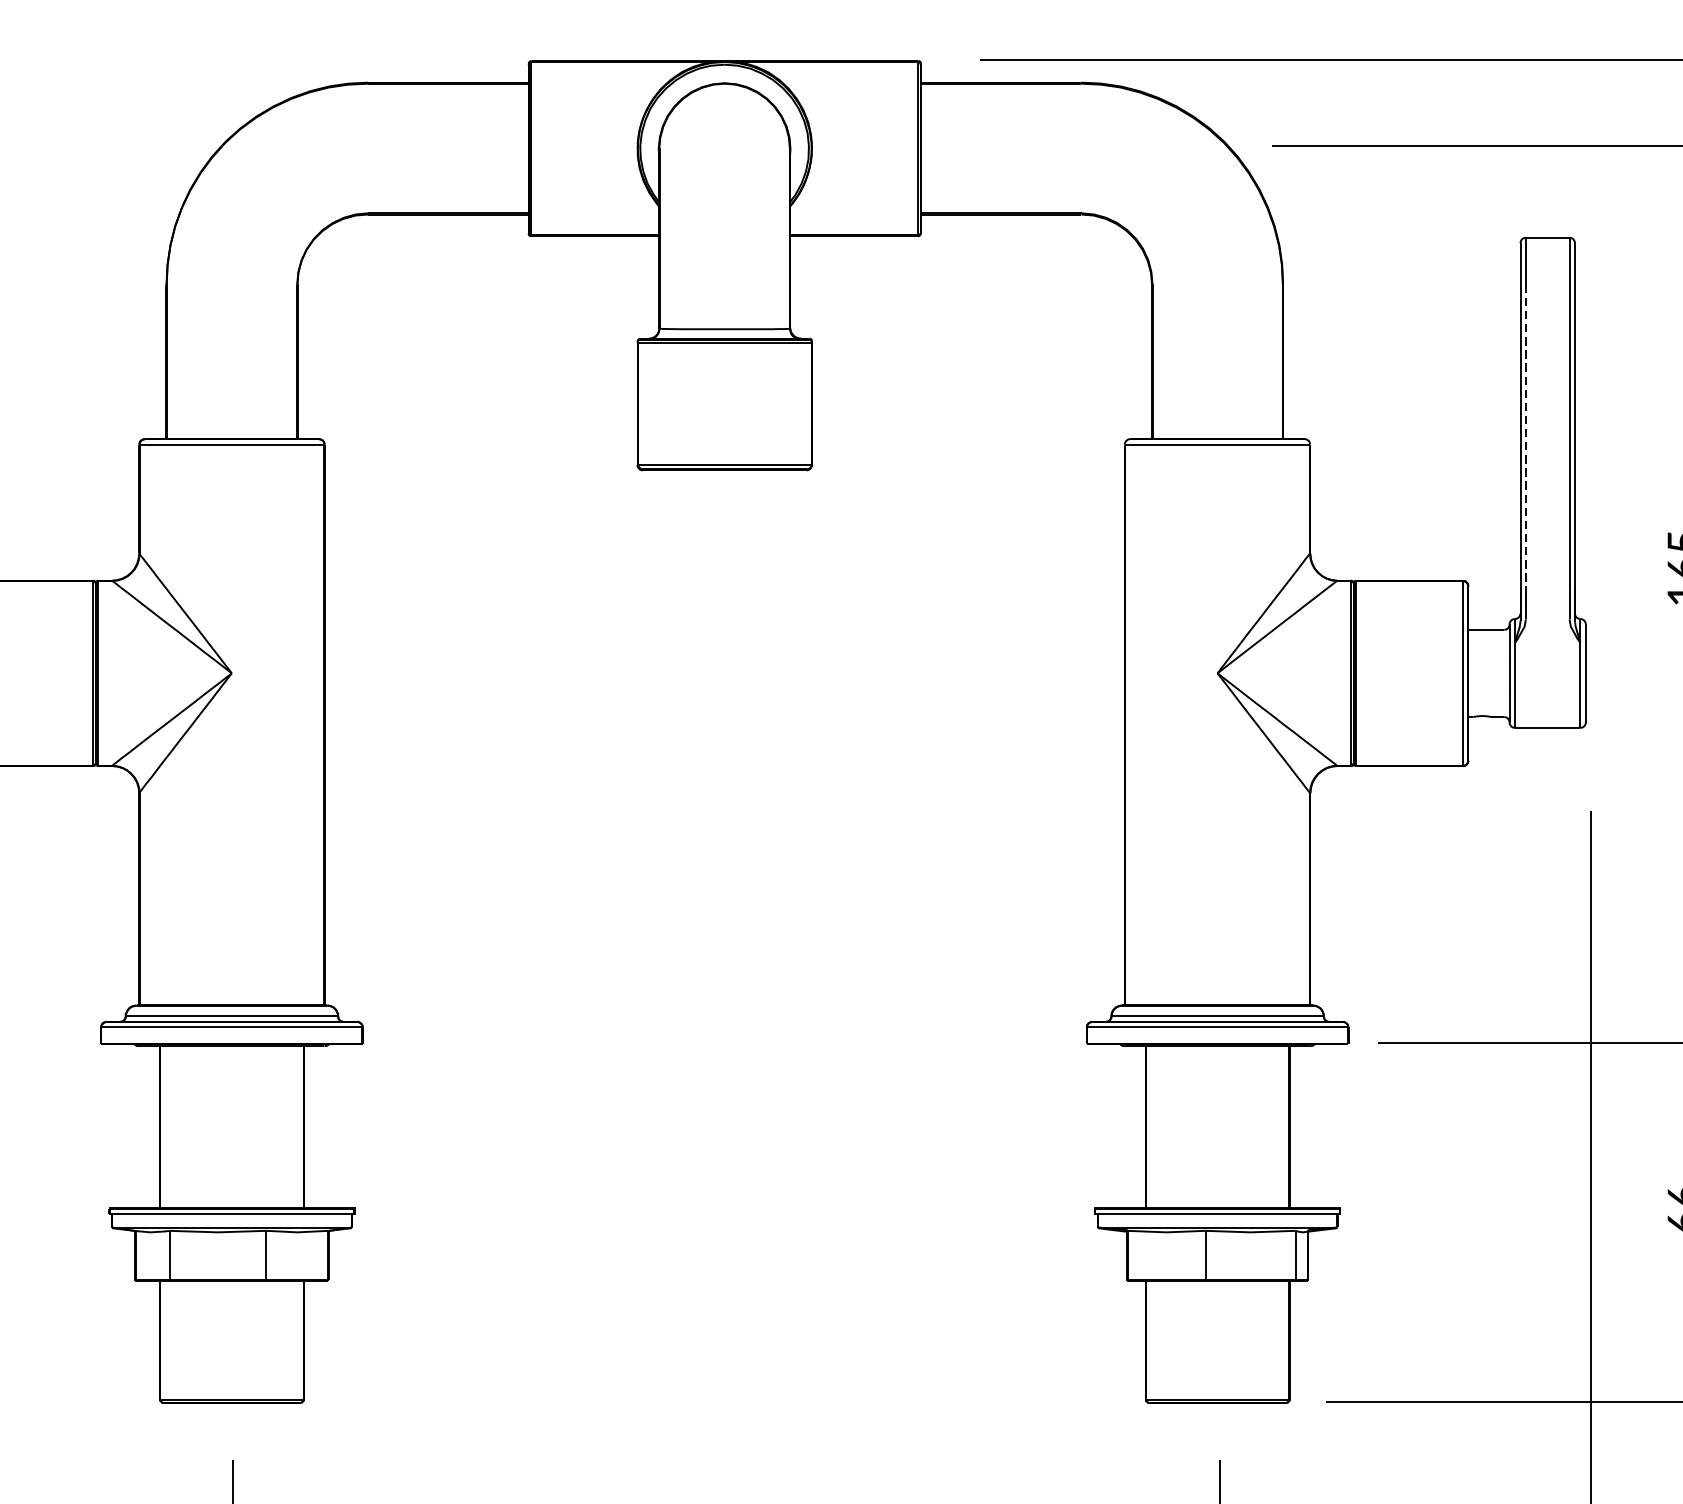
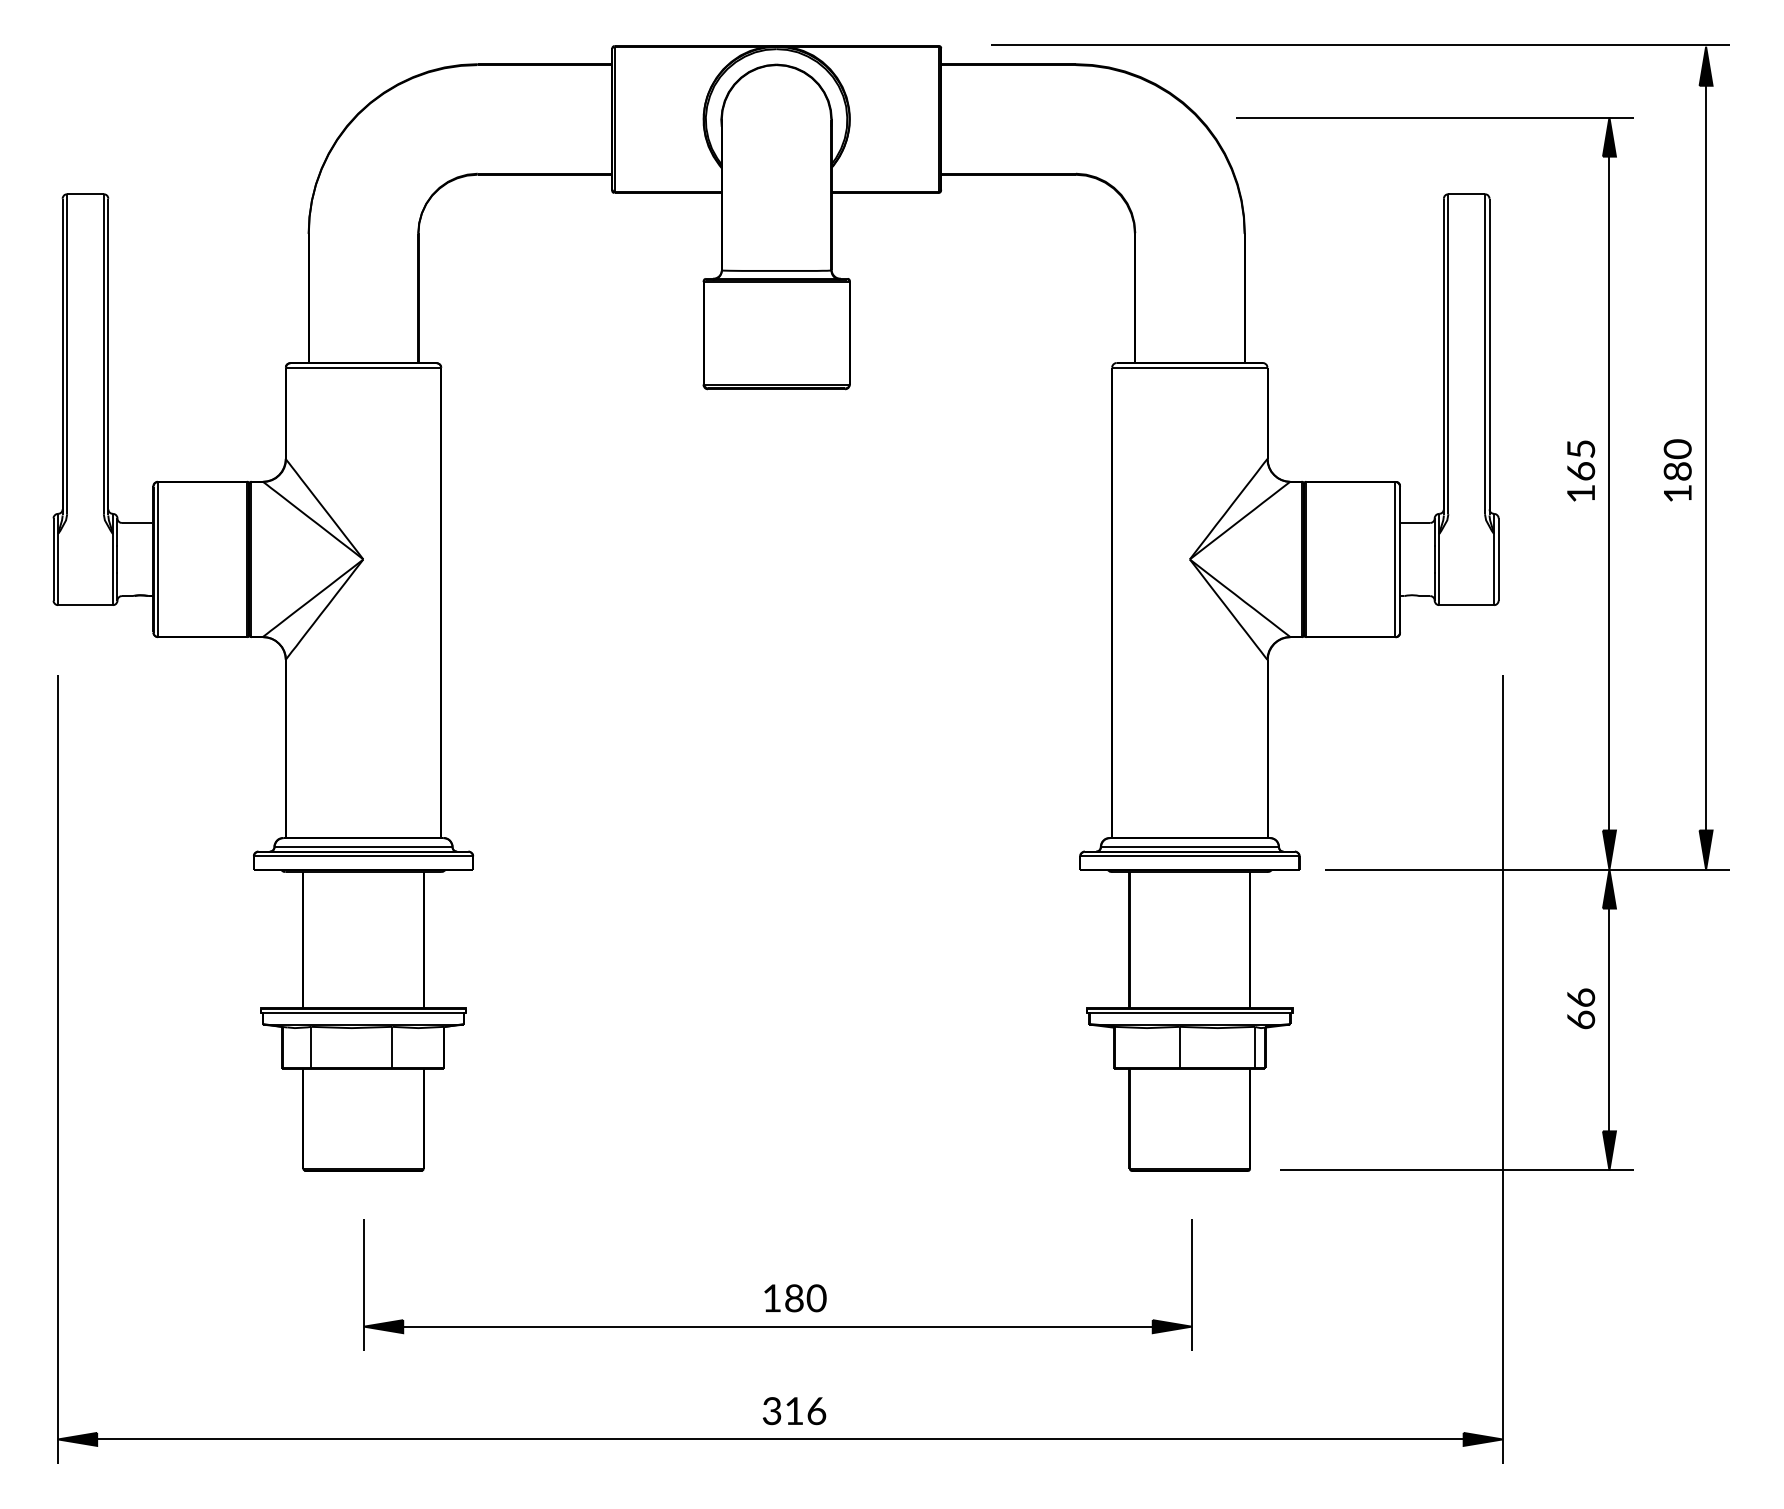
line: (1526, 438) -> (1448, 362), dashed -> solid

